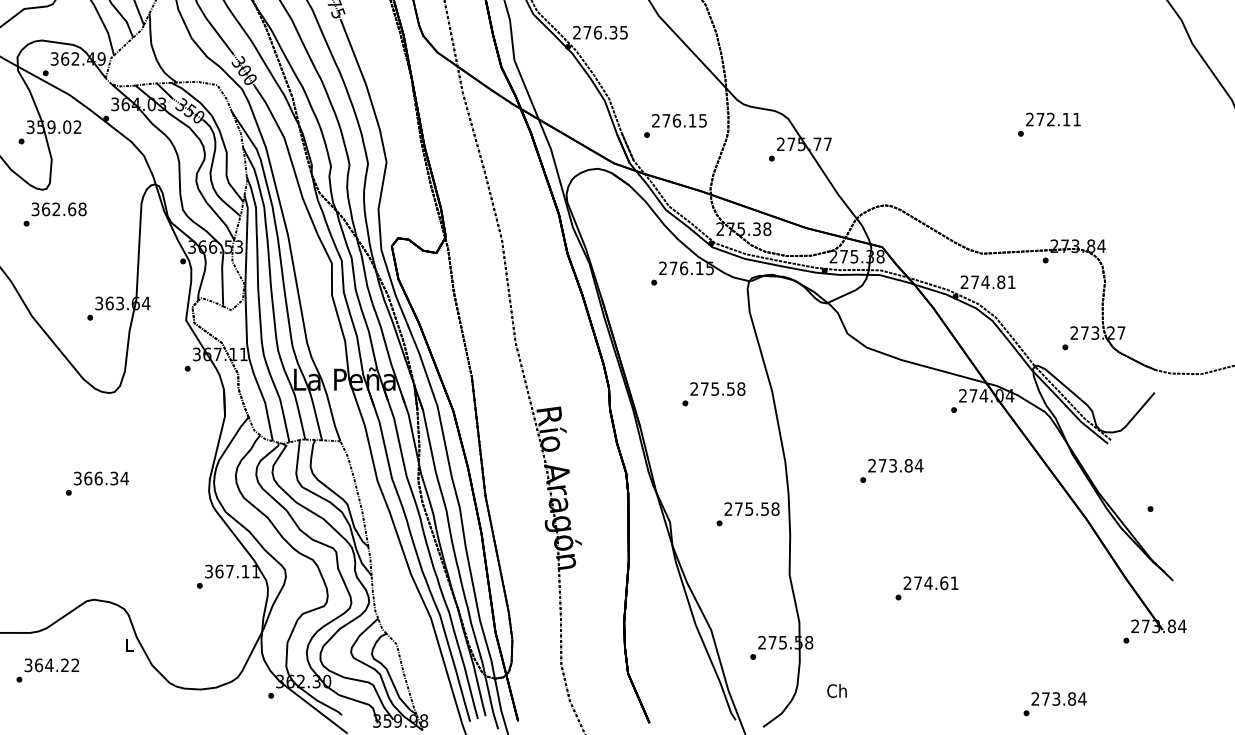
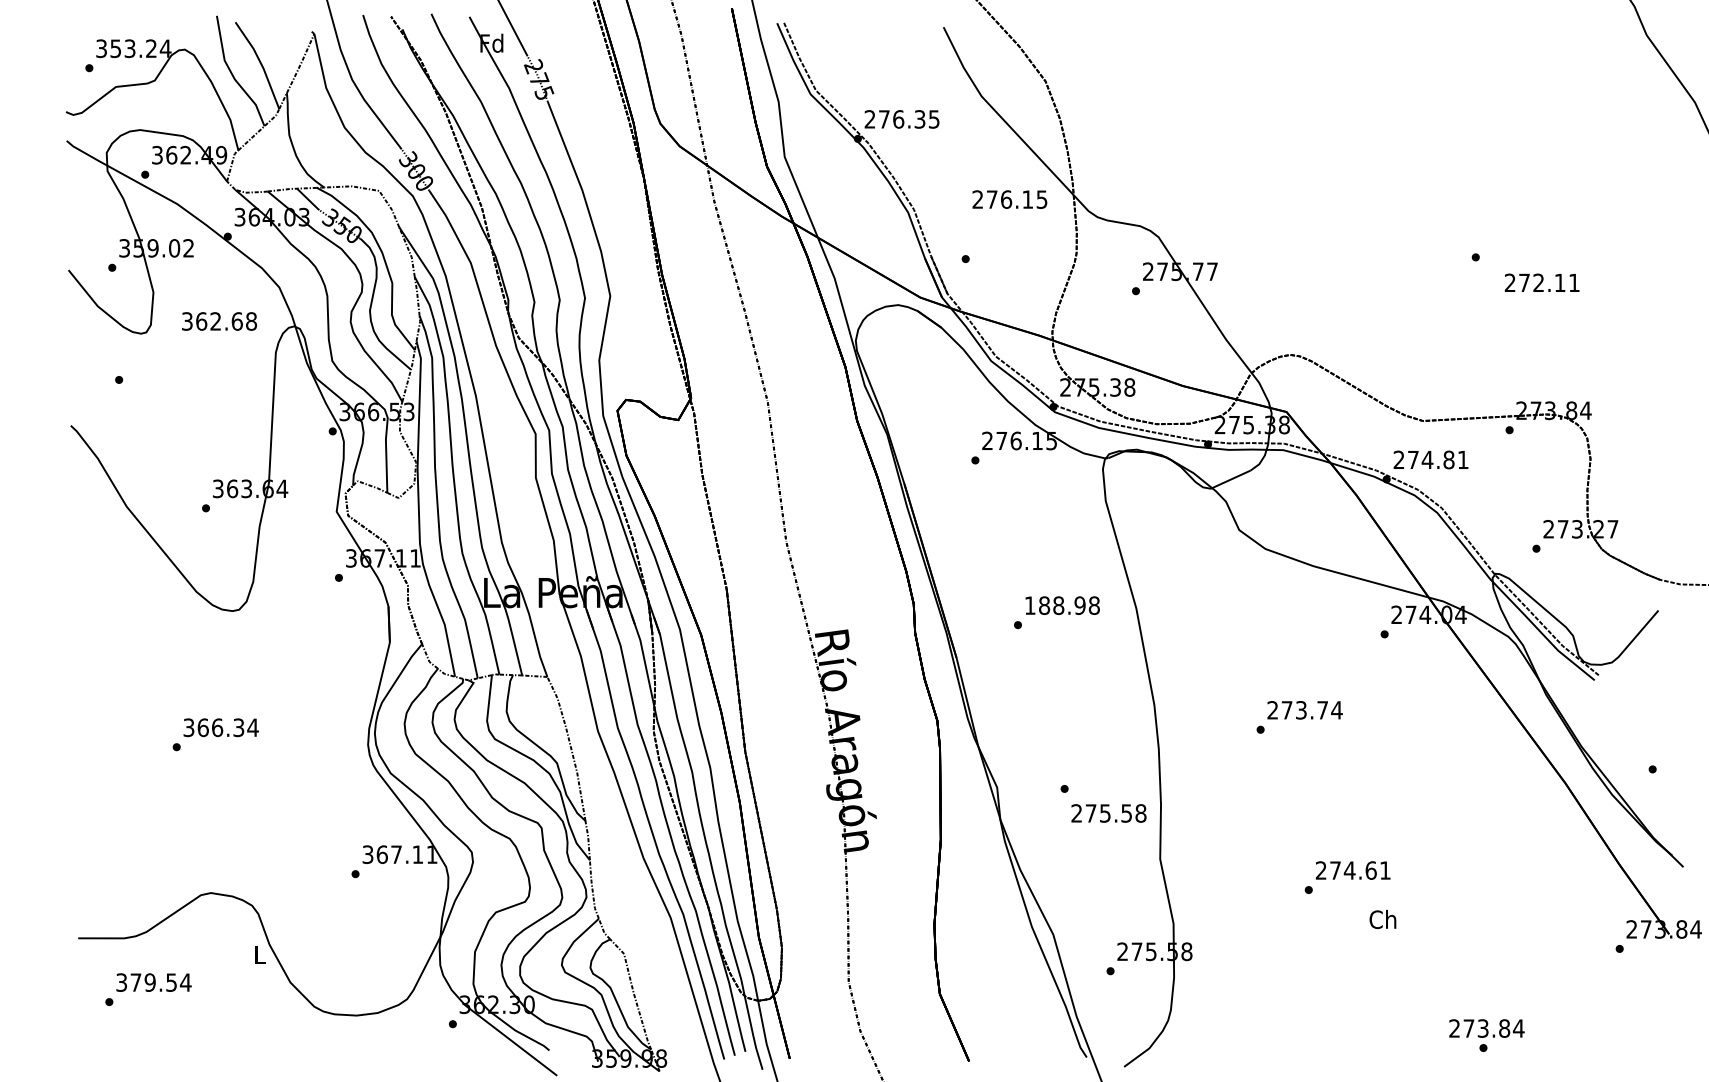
text: (1052, 119) -> (1541, 282), moved
text: (679, 120) -> (1009, 199), moved
text: (59, 209) -> (219, 321), moved
text: (712, 388) -> (1054, 605), 275.58 -> 188.98
text: (908, 465) -> (1322, 710), 273.84 -> 273.74
text: (751, 509) -> (1108, 813), moved
text: (56, 665) -> (160, 982), 364.22 -> 379.54
text: (836, 690) -> (1382, 919), moved
text: (1058, 698) -> (1486, 1028), moved

